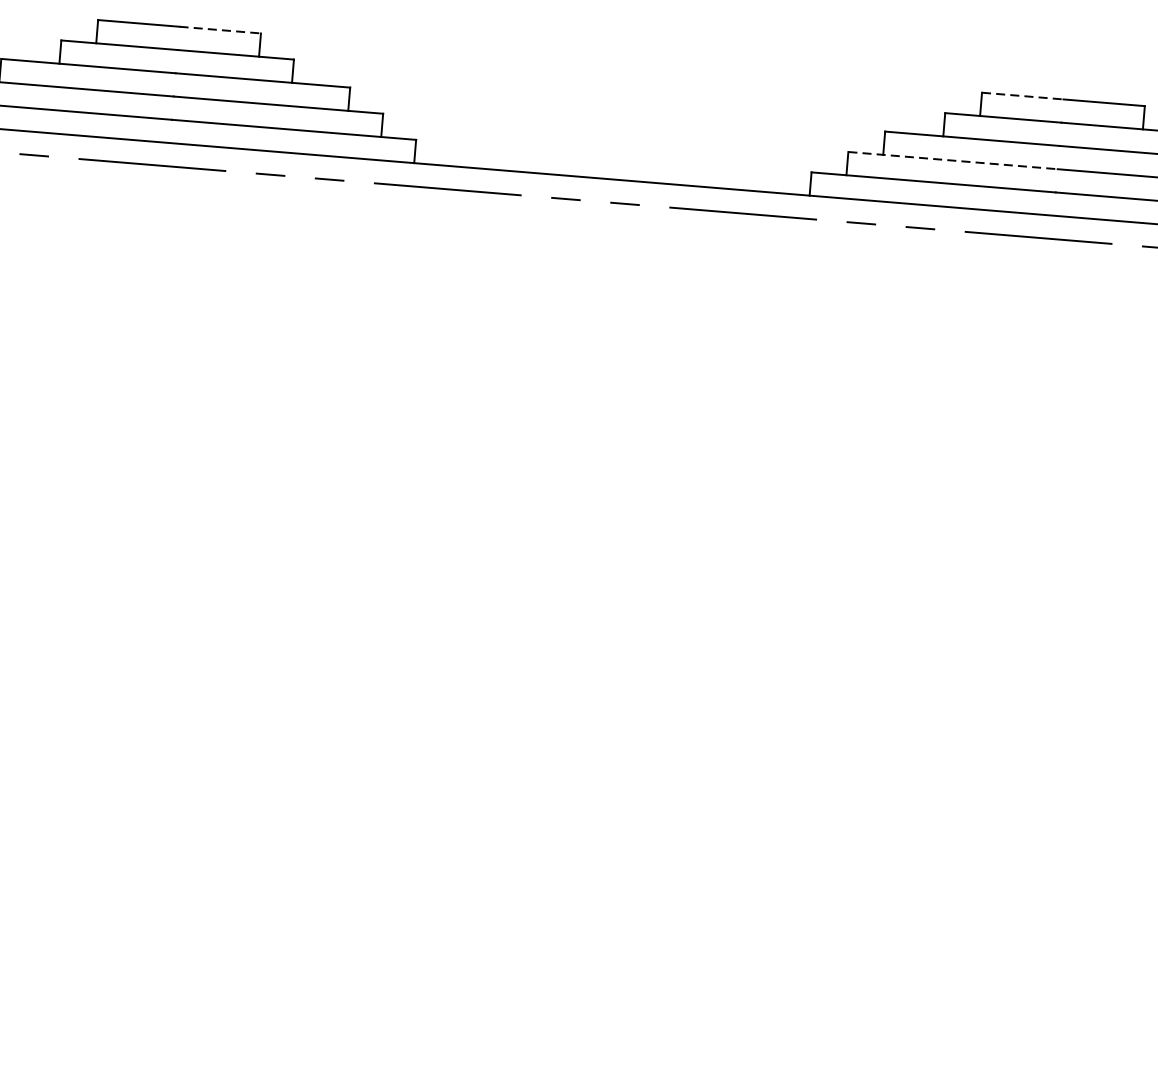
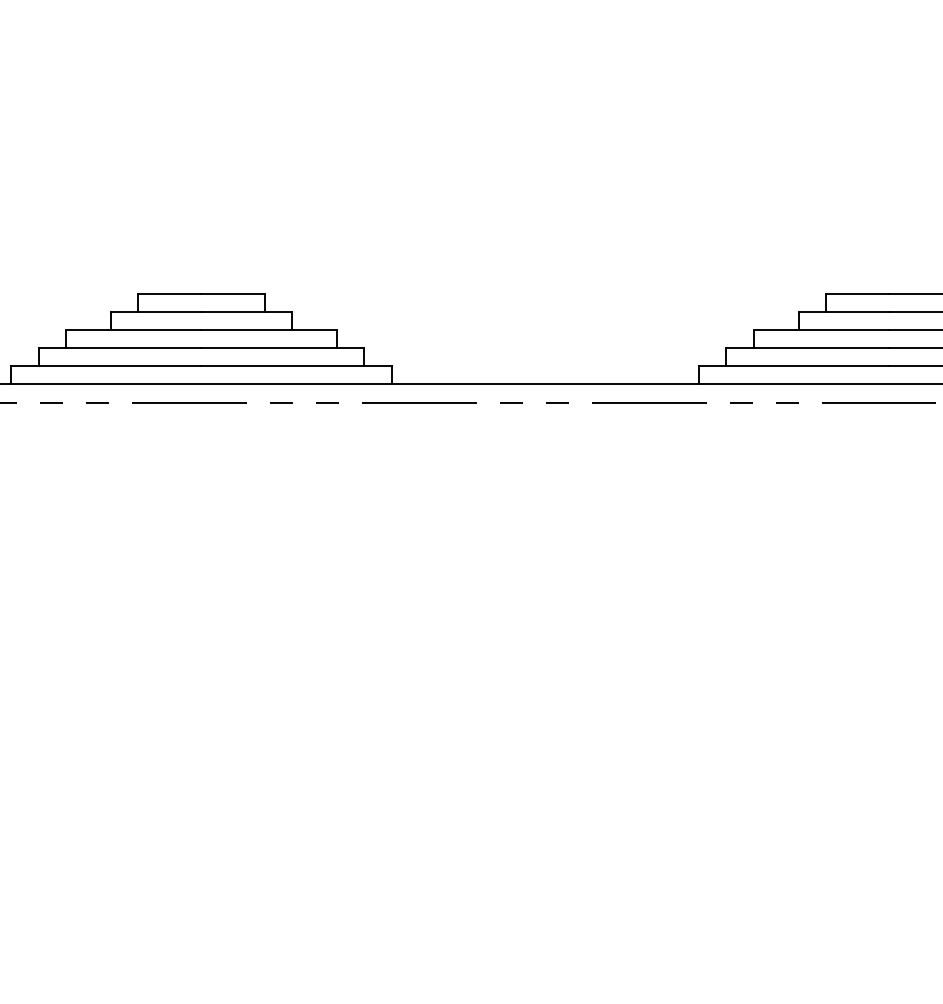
line: (220, 29) -> (233, 293), dashed -> solid
line: (1022, 95) -> (857, 293), dashed -> solid
line: (953, 160) -> (808, 348), dashed -> solid

